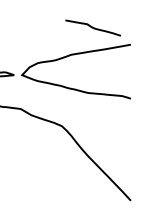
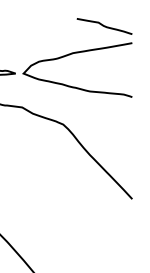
curve: (93, 28) -> (104, 26), moved

